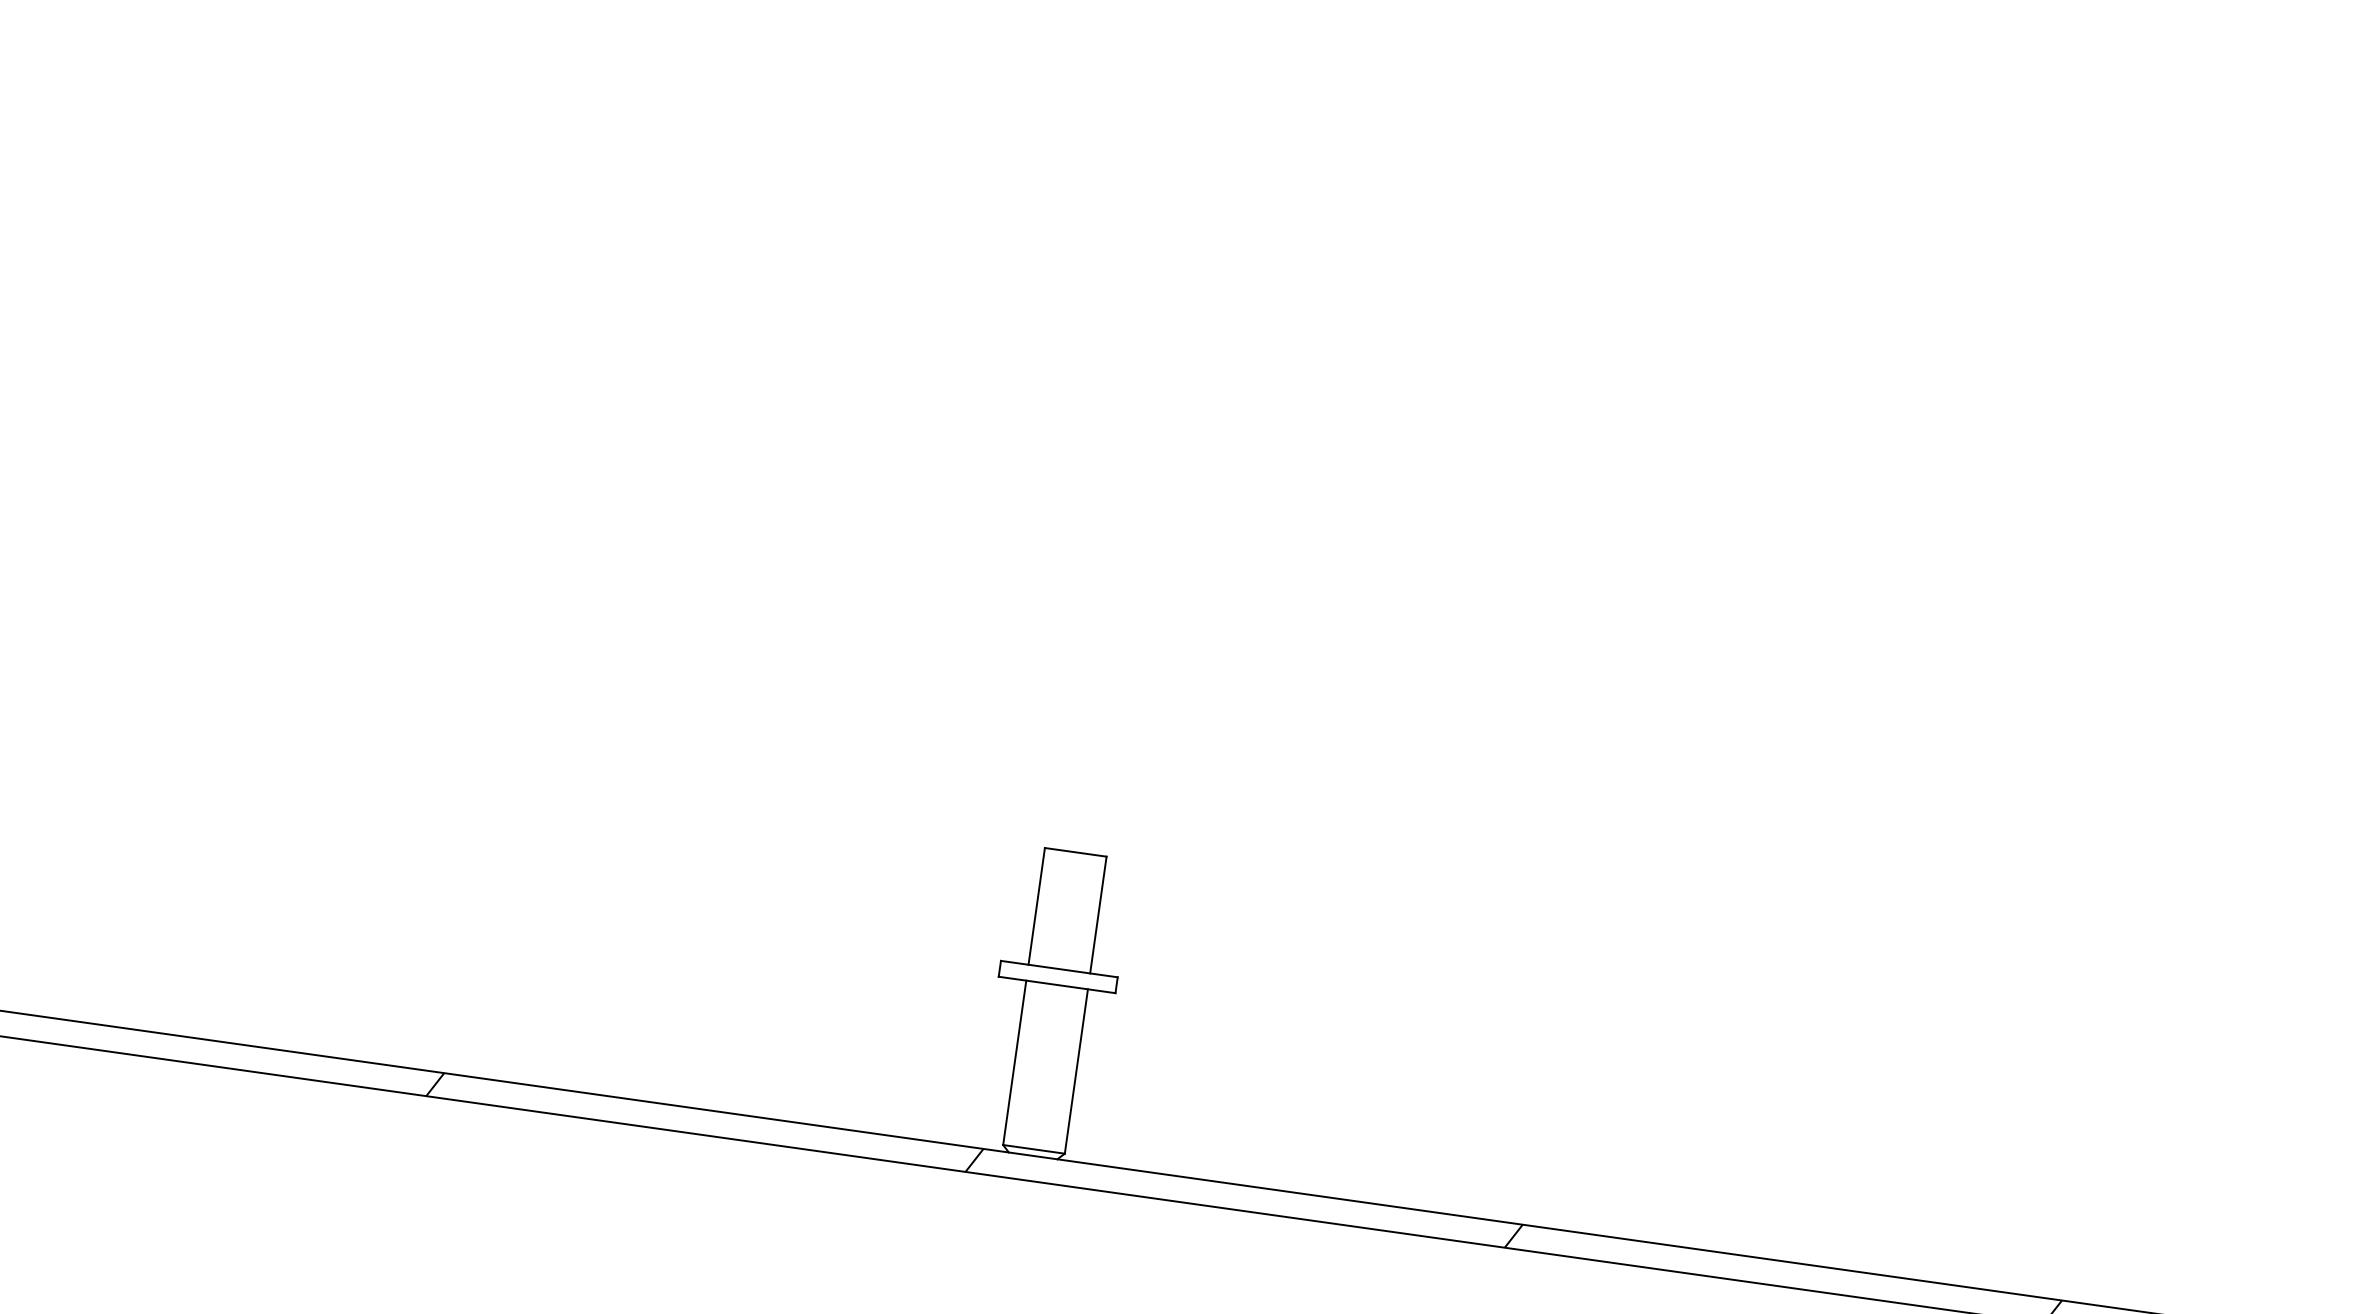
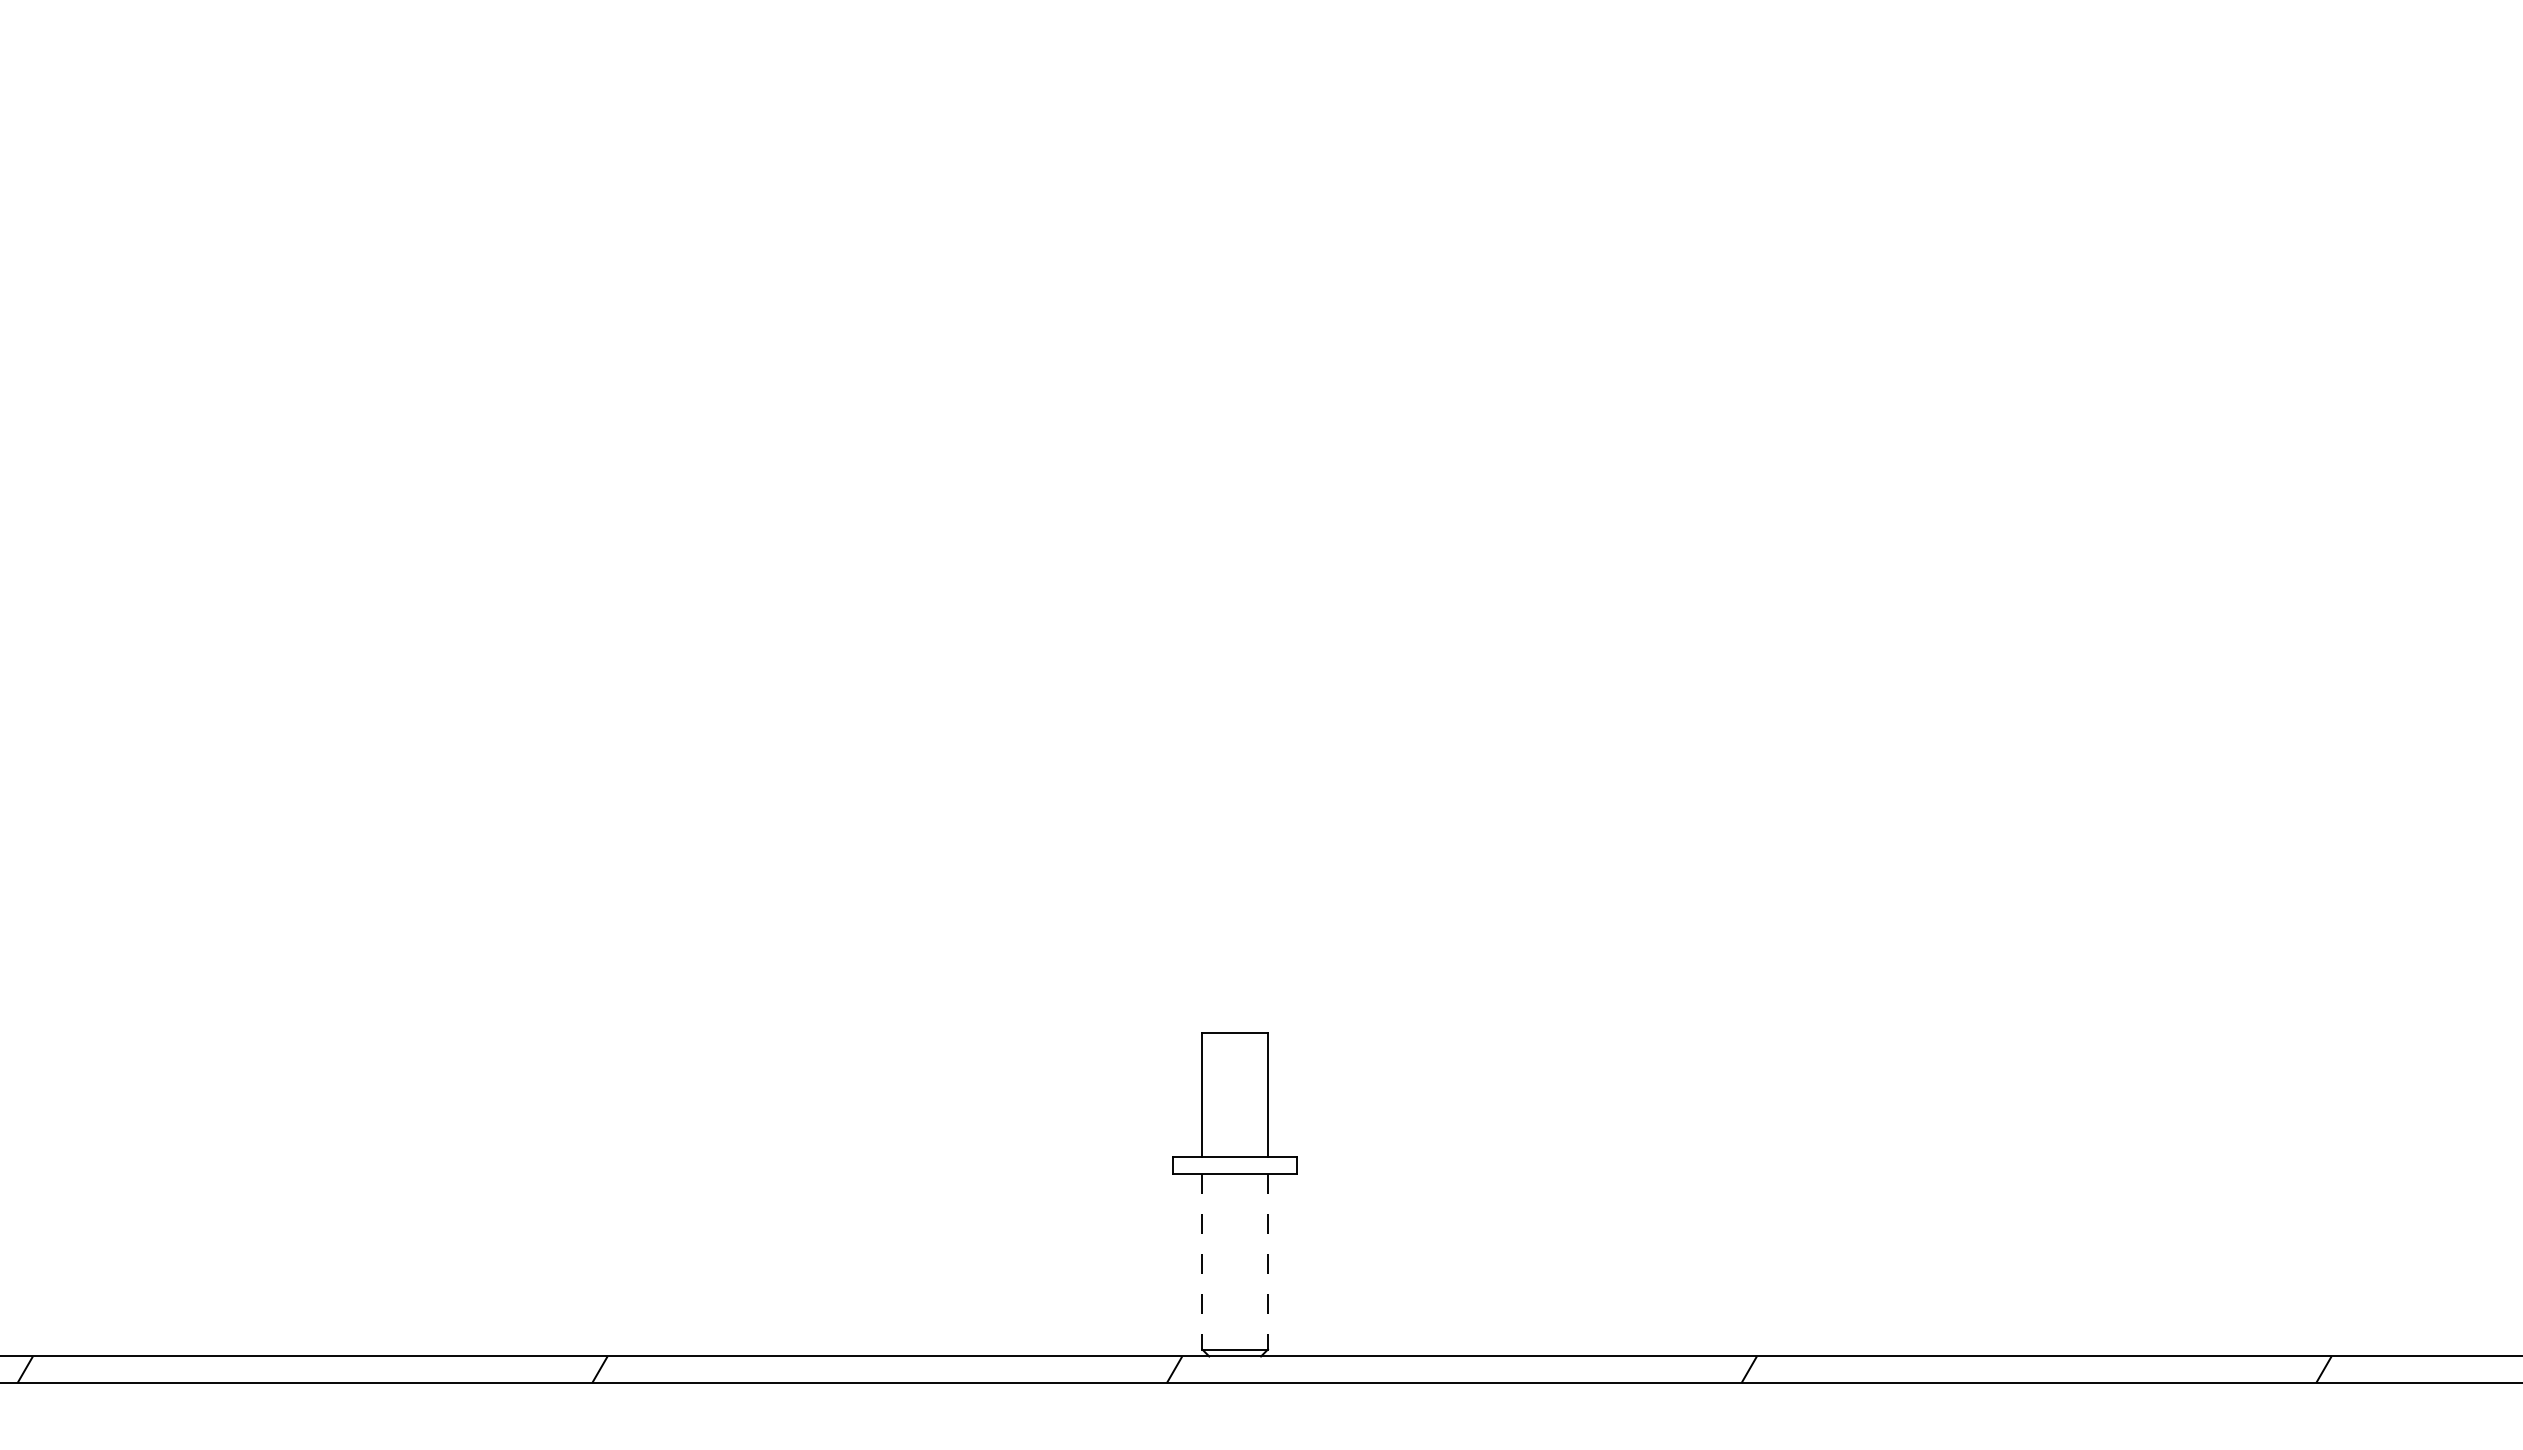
line: (1014, 1062) -> (1202, 1261), solid -> dashed
line: (1076, 1071) -> (1268, 1261), solid -> dashed

